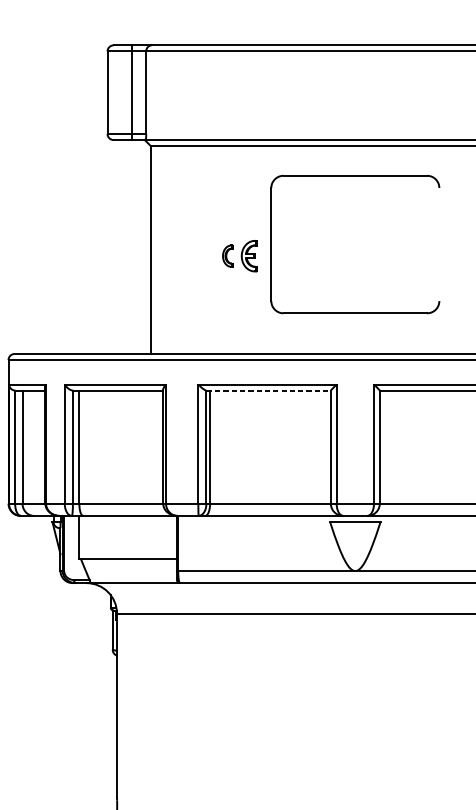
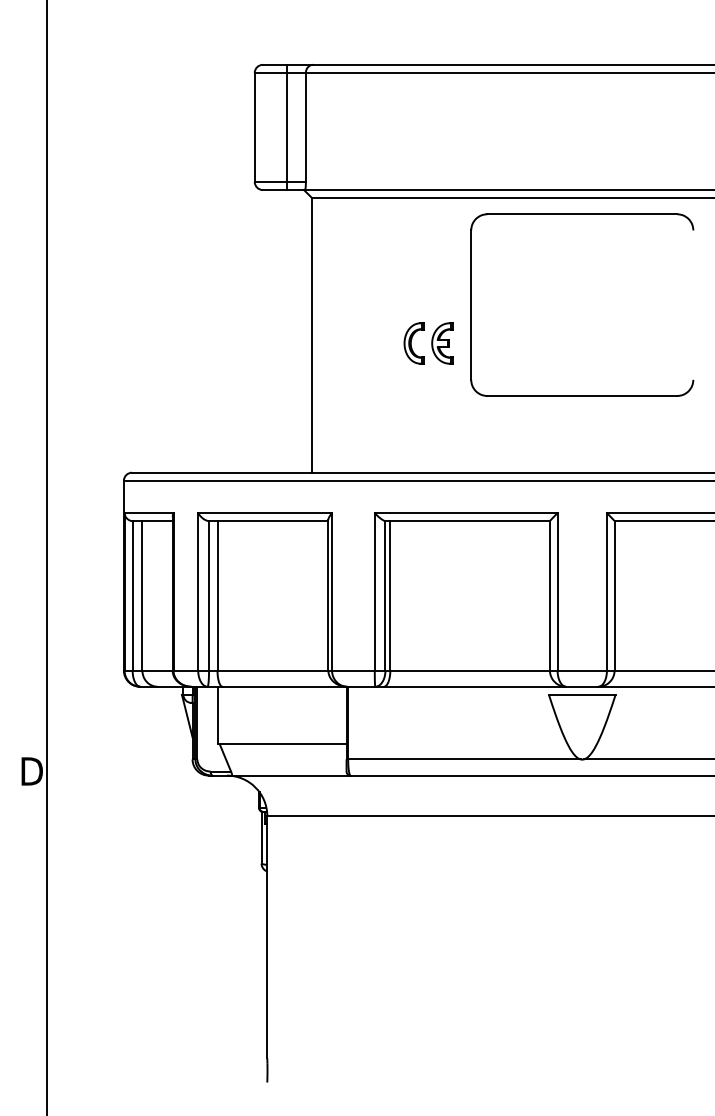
part: (355, 175) -> (582, 214), moved
part: (227, 256) -> (413, 343), size x1.43
line: (269, 390) -> (468, 521), dashed -> solid

